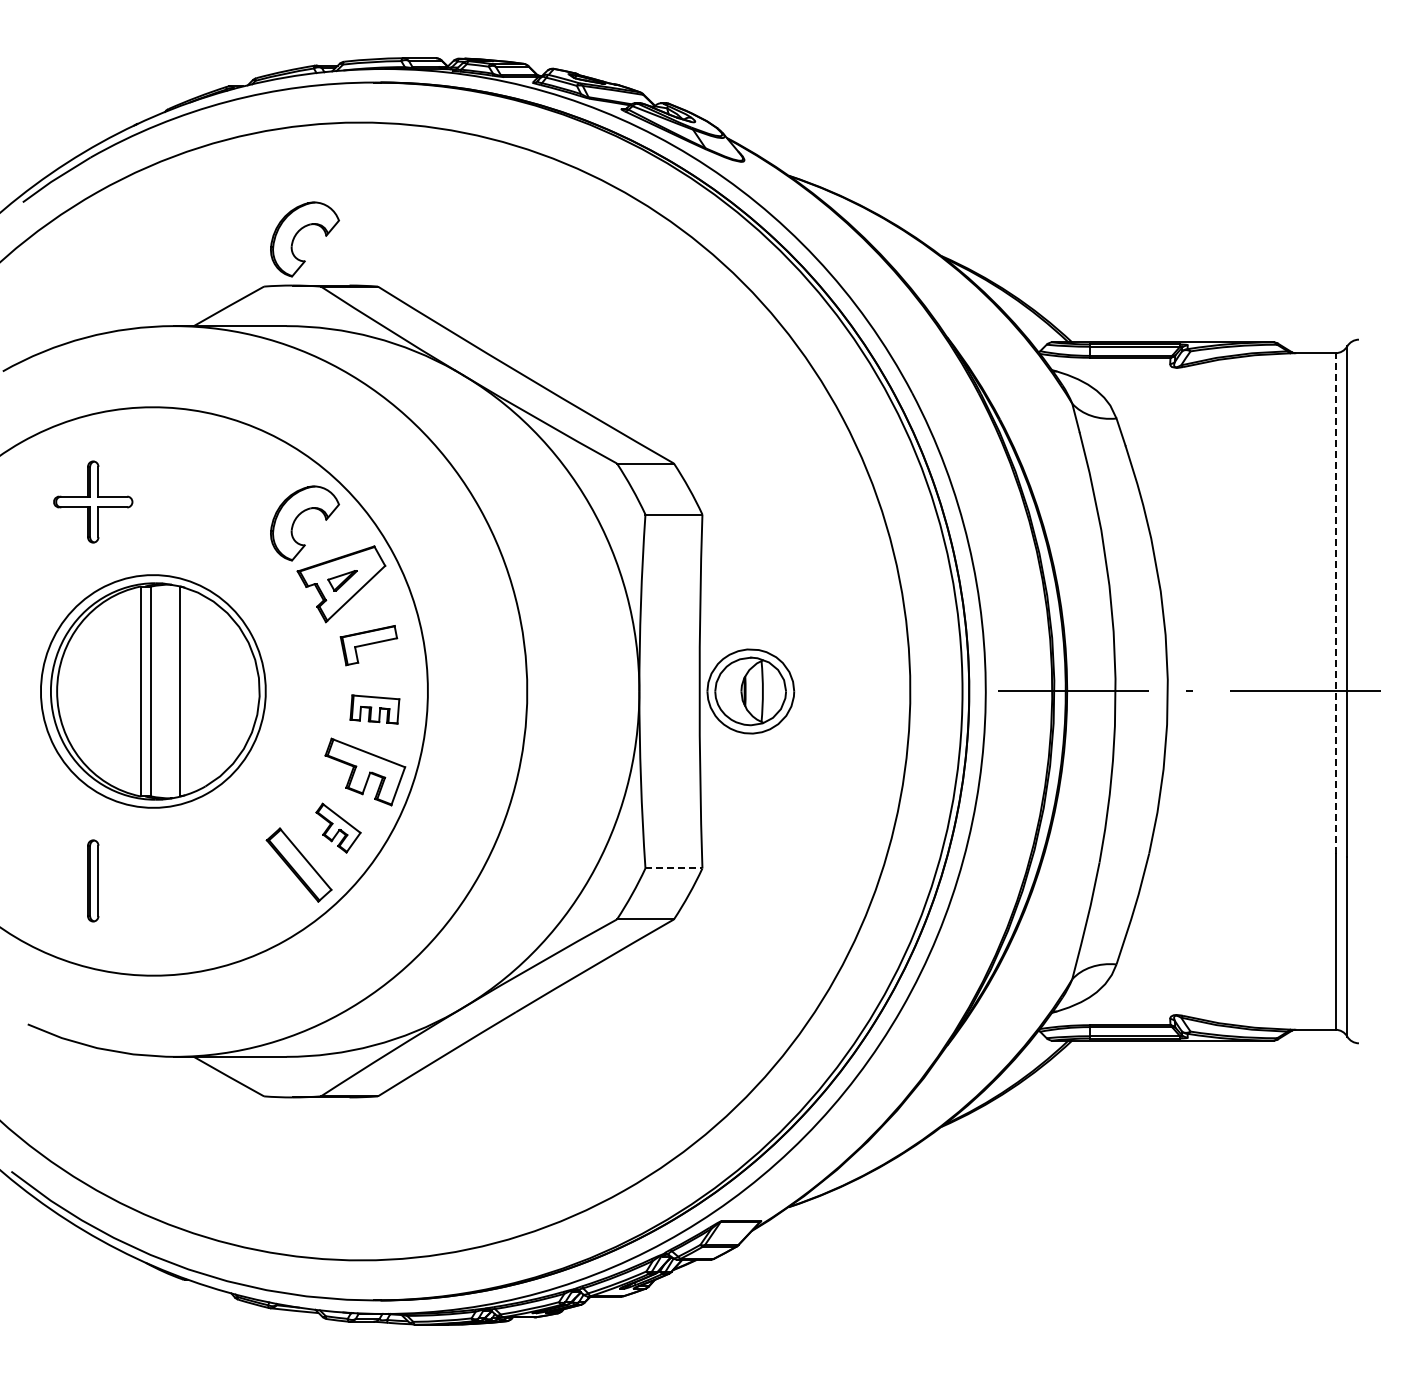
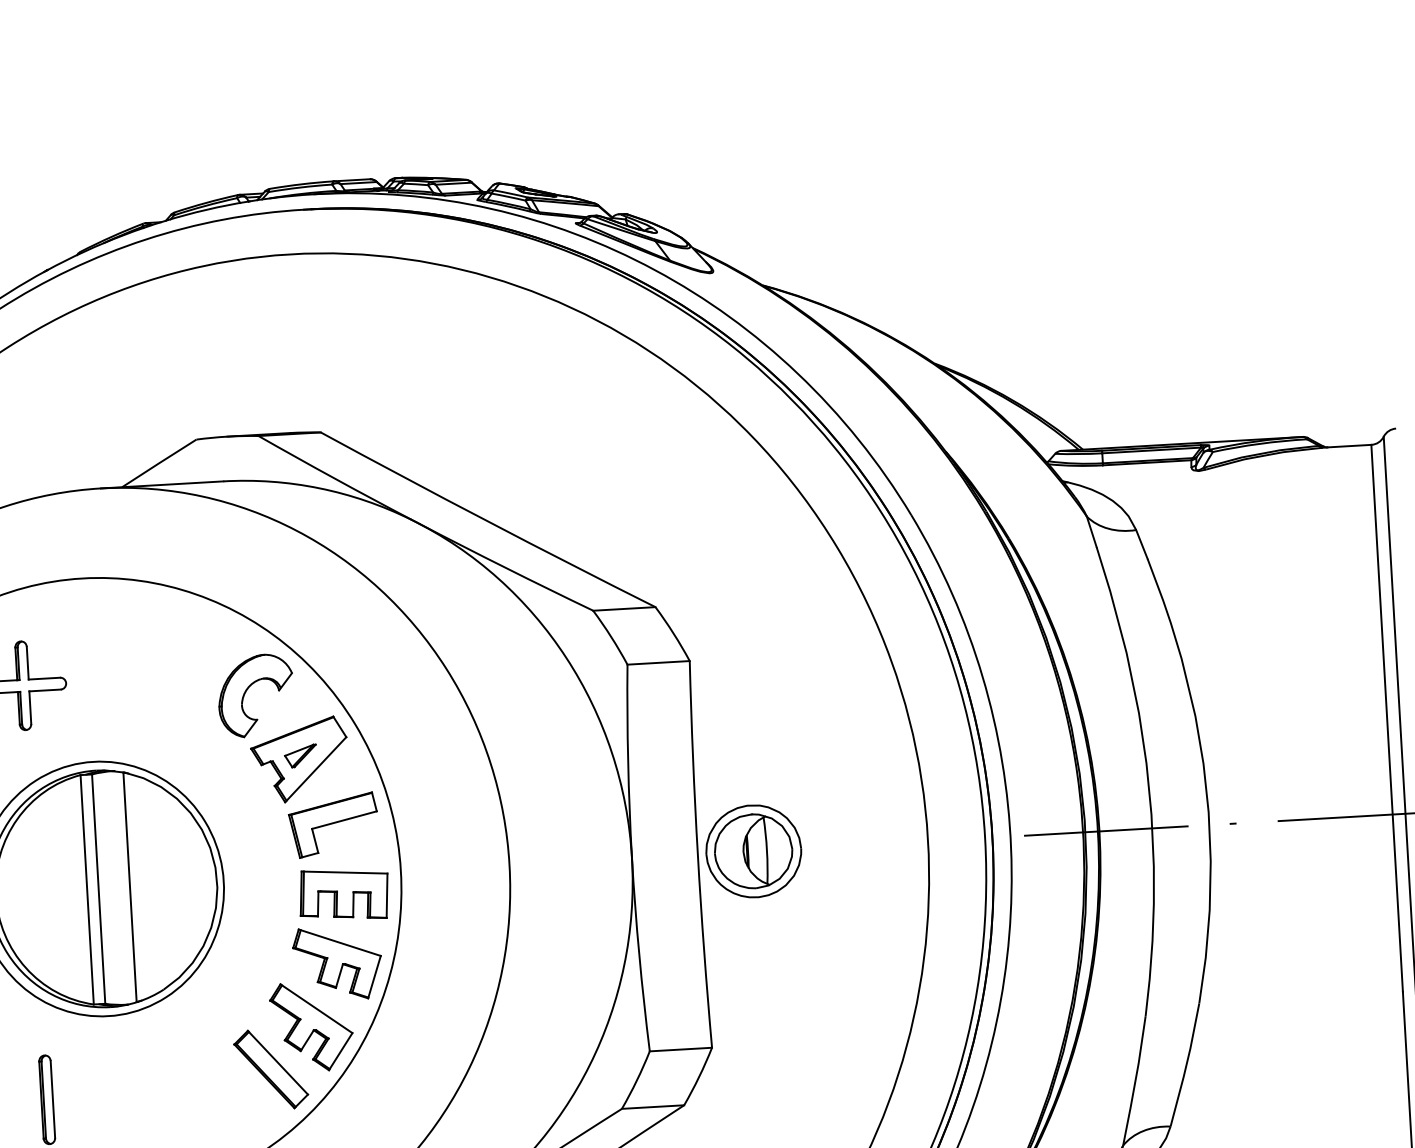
part: (298, 233) -> (230, 379), removed
line: (1335, 602) -> (1387, 717), dashed -> solid
part: (368, 645) -> (333, 825), size x1.43
part: (374, 709) -> (343, 894), size x1.67
part: (338, 827) -> (311, 1025), size x1.67
line: (674, 868) -> (681, 1049), dashed -> solid

